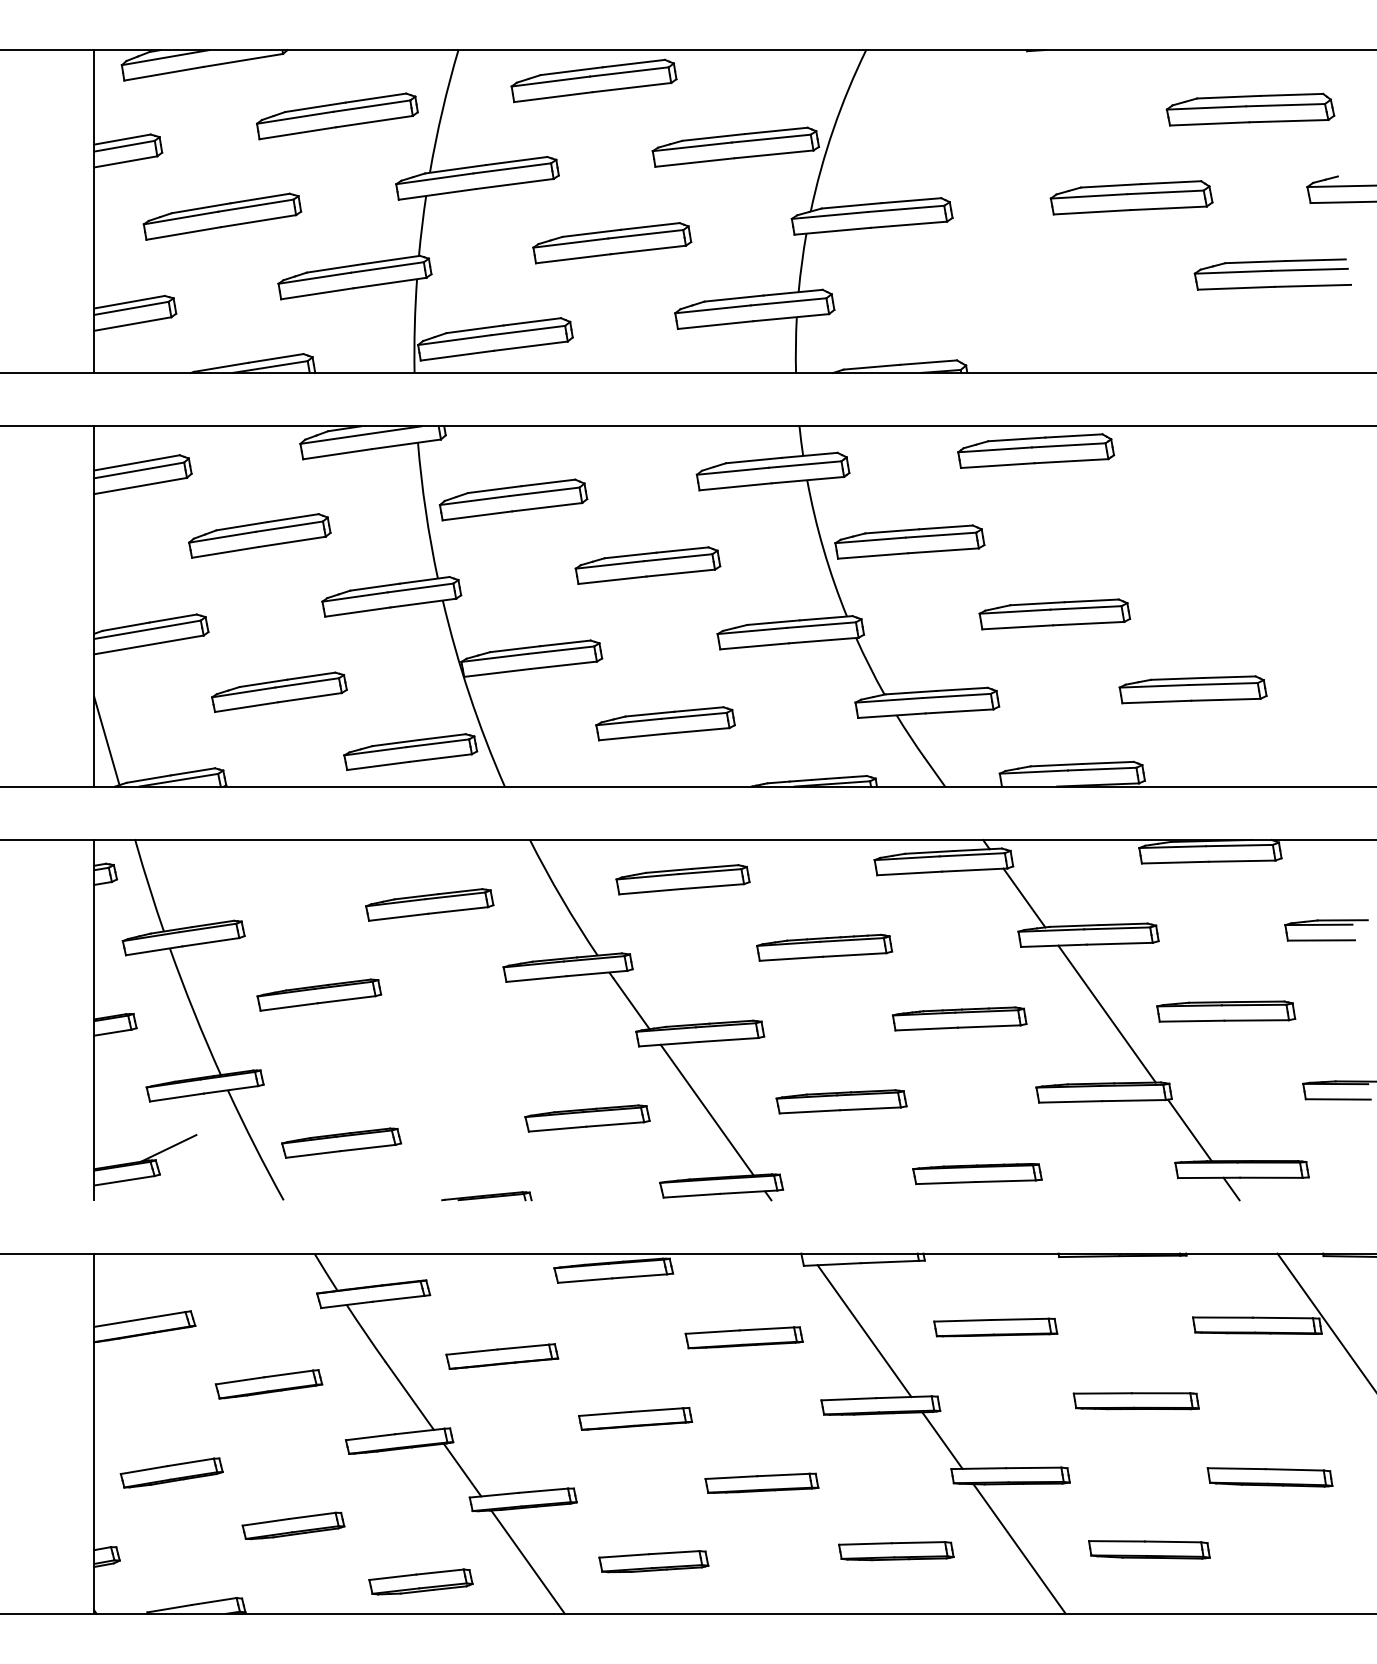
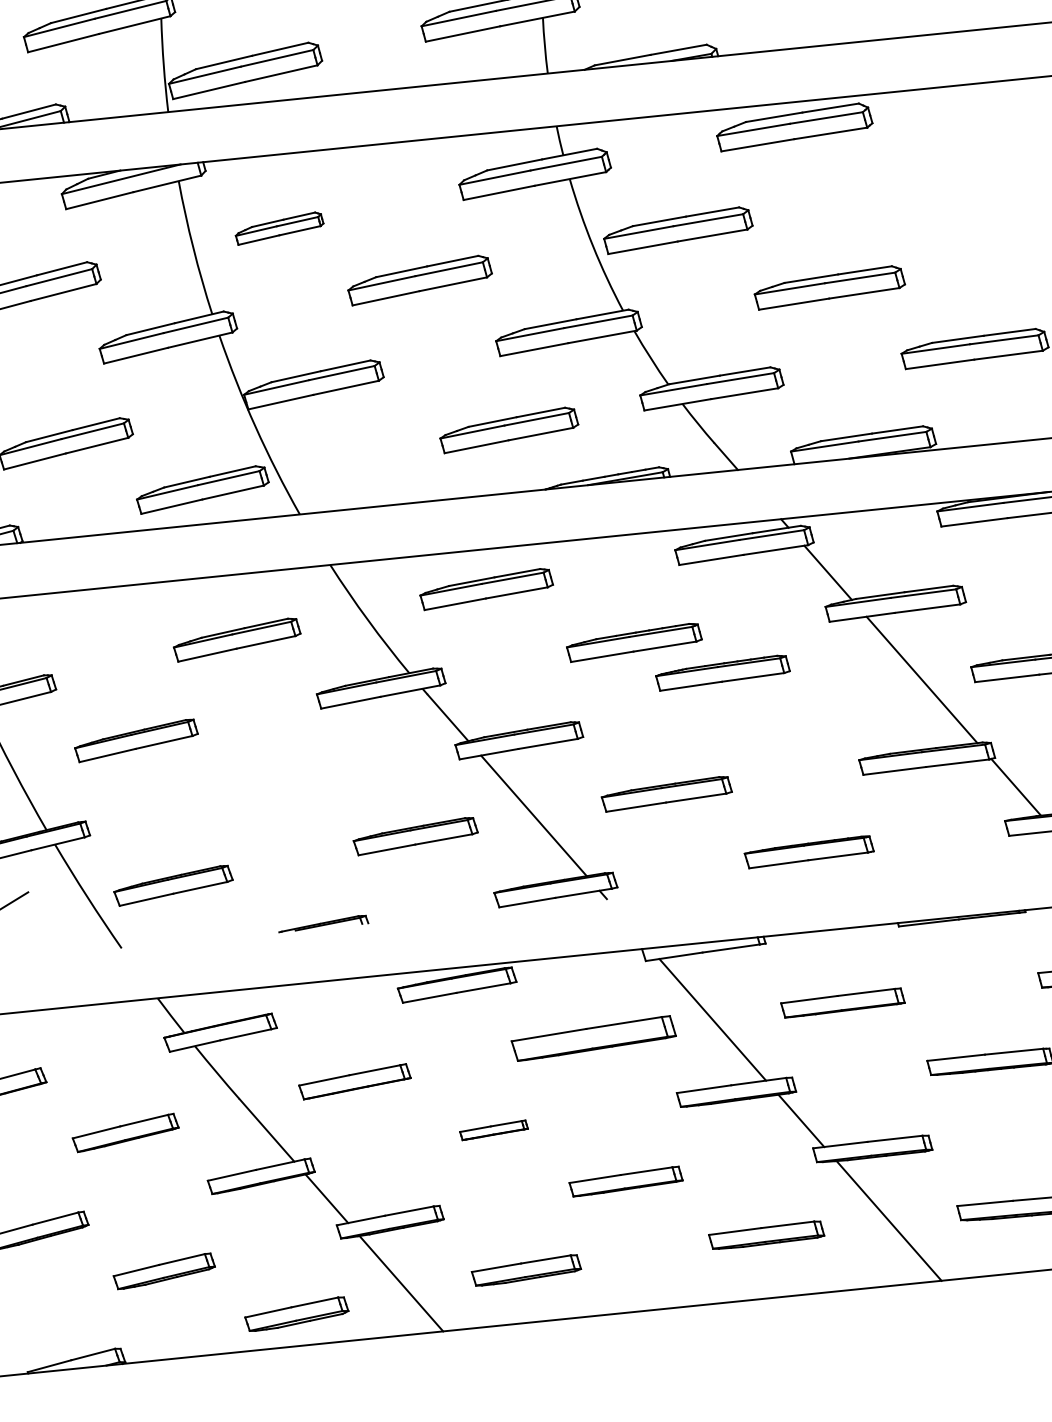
part: (513, 499) -> (279, 227), size x0.6
part: (665, 723) -> (509, 429), moved
part: (959, 1018) -> (722, 672), moved
part: (743, 1337) -> (593, 1038), size x1.4
part: (635, 1418) -> (493, 1129), size x0.6

